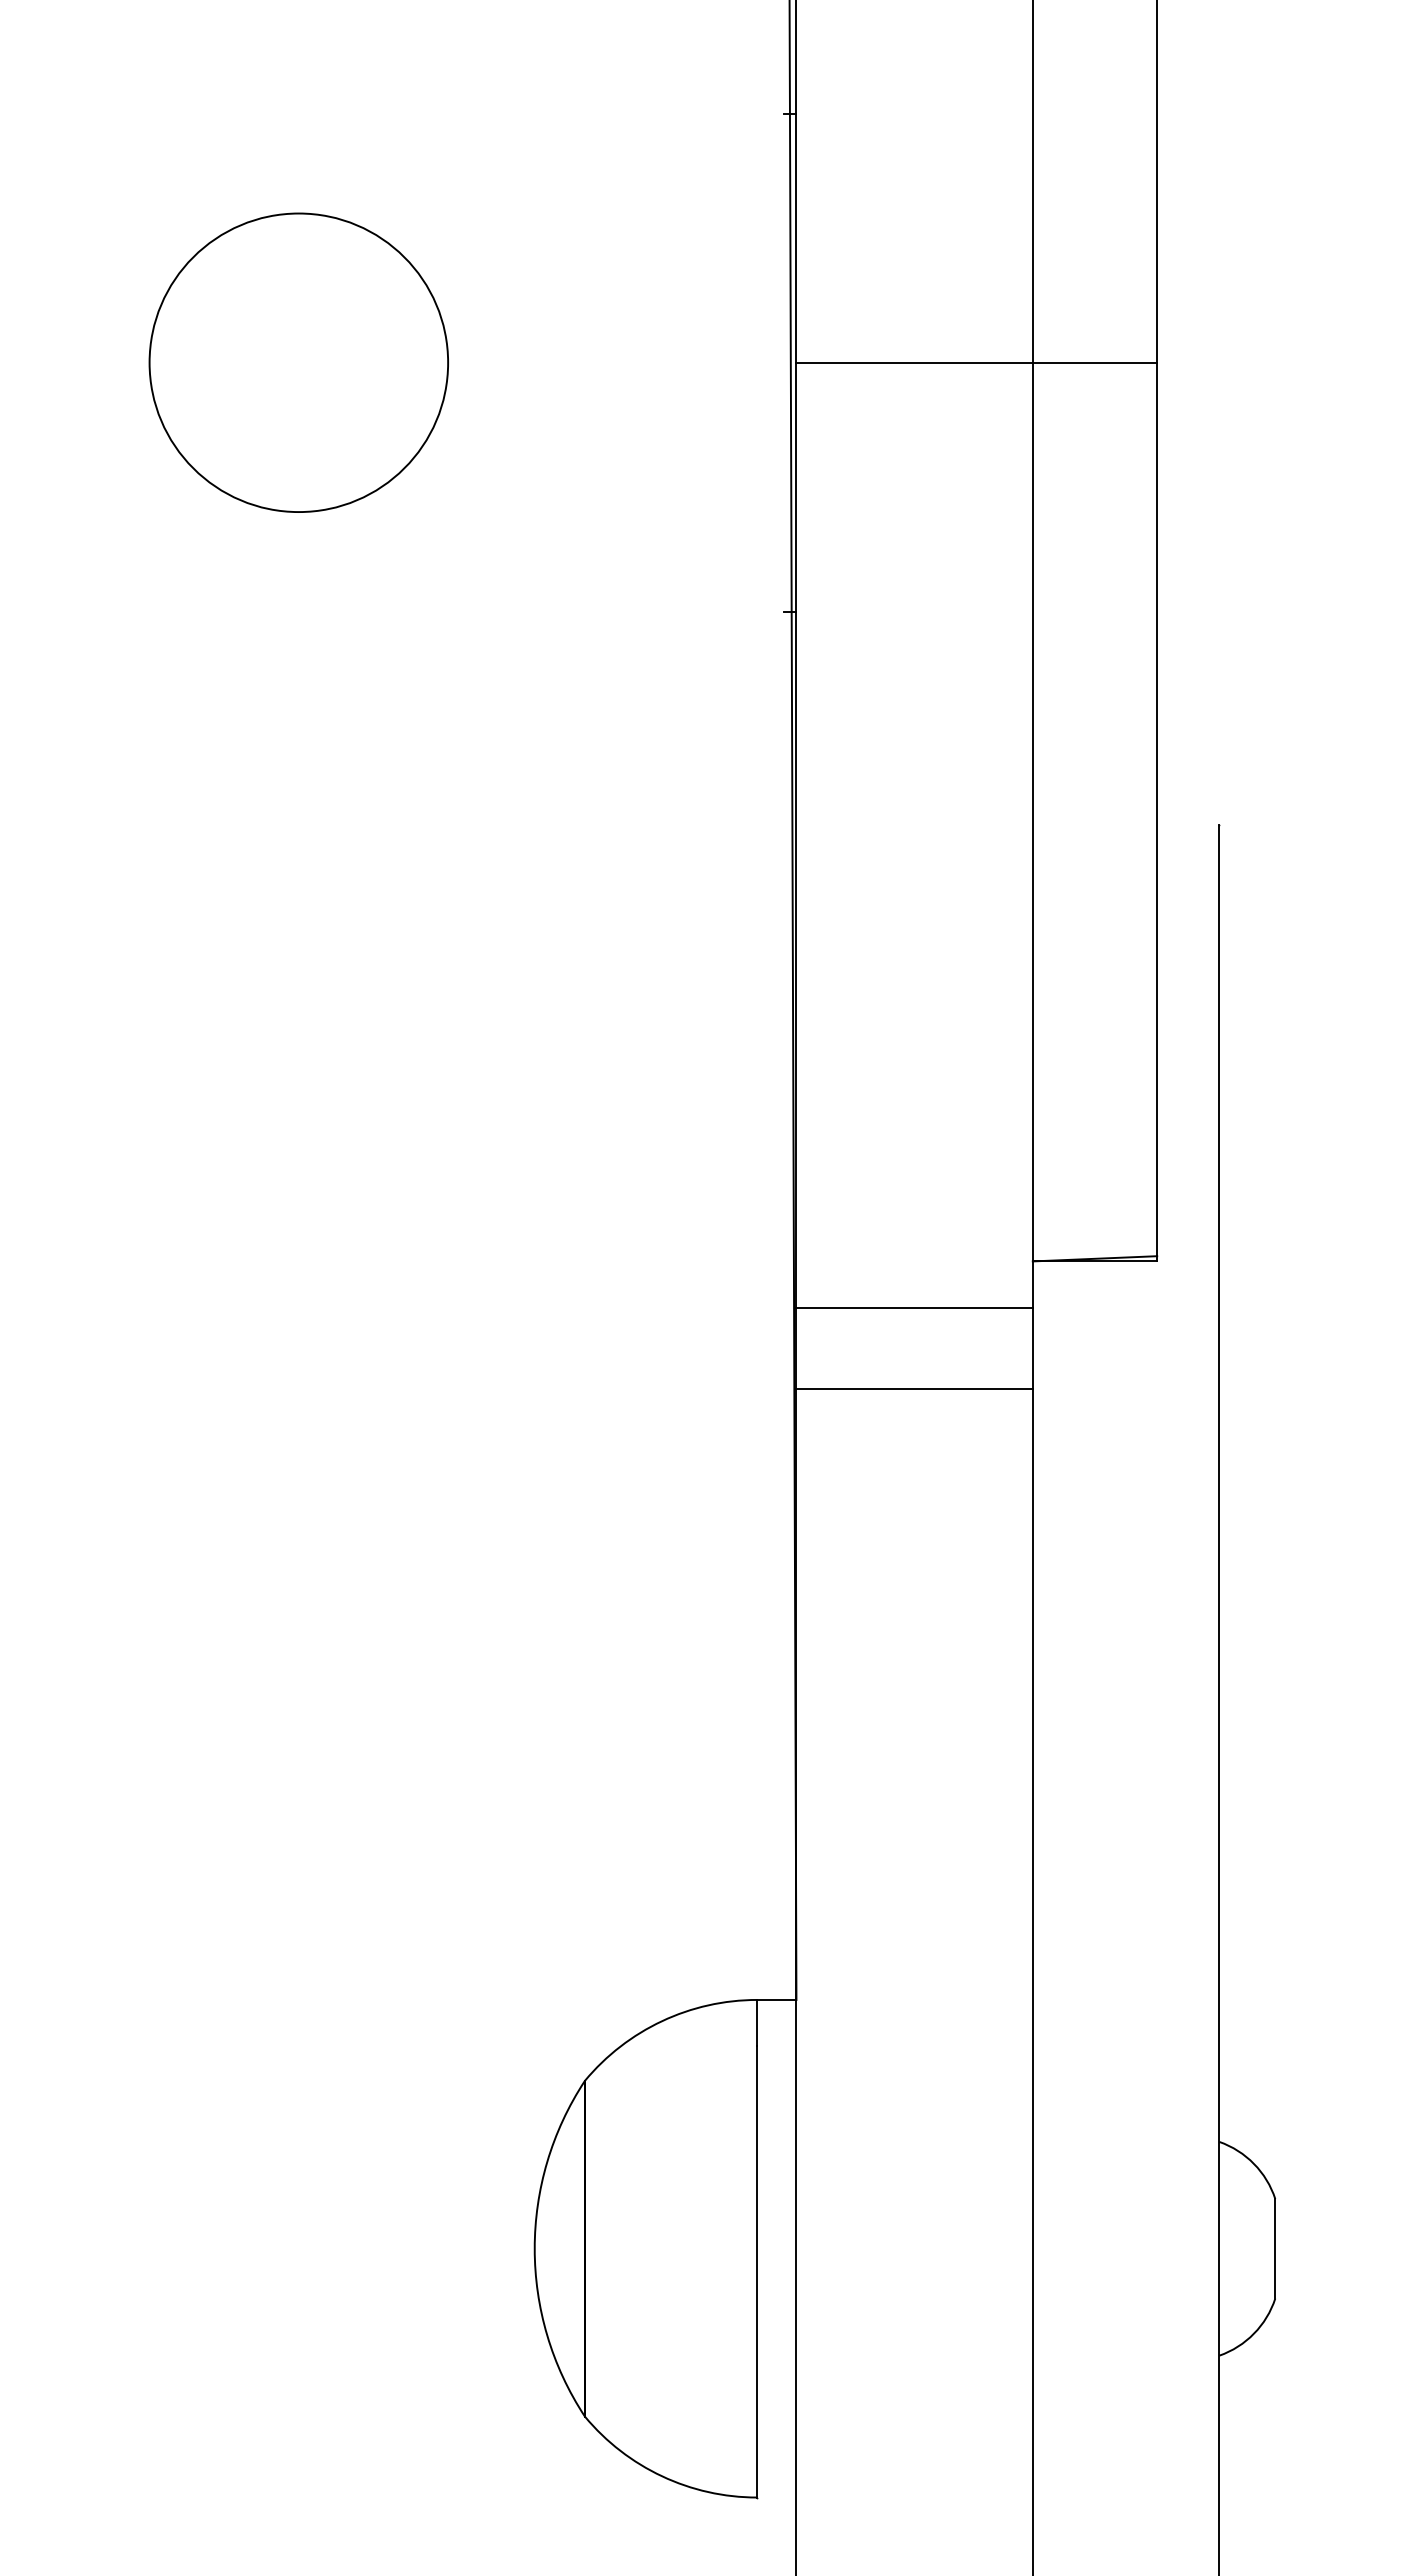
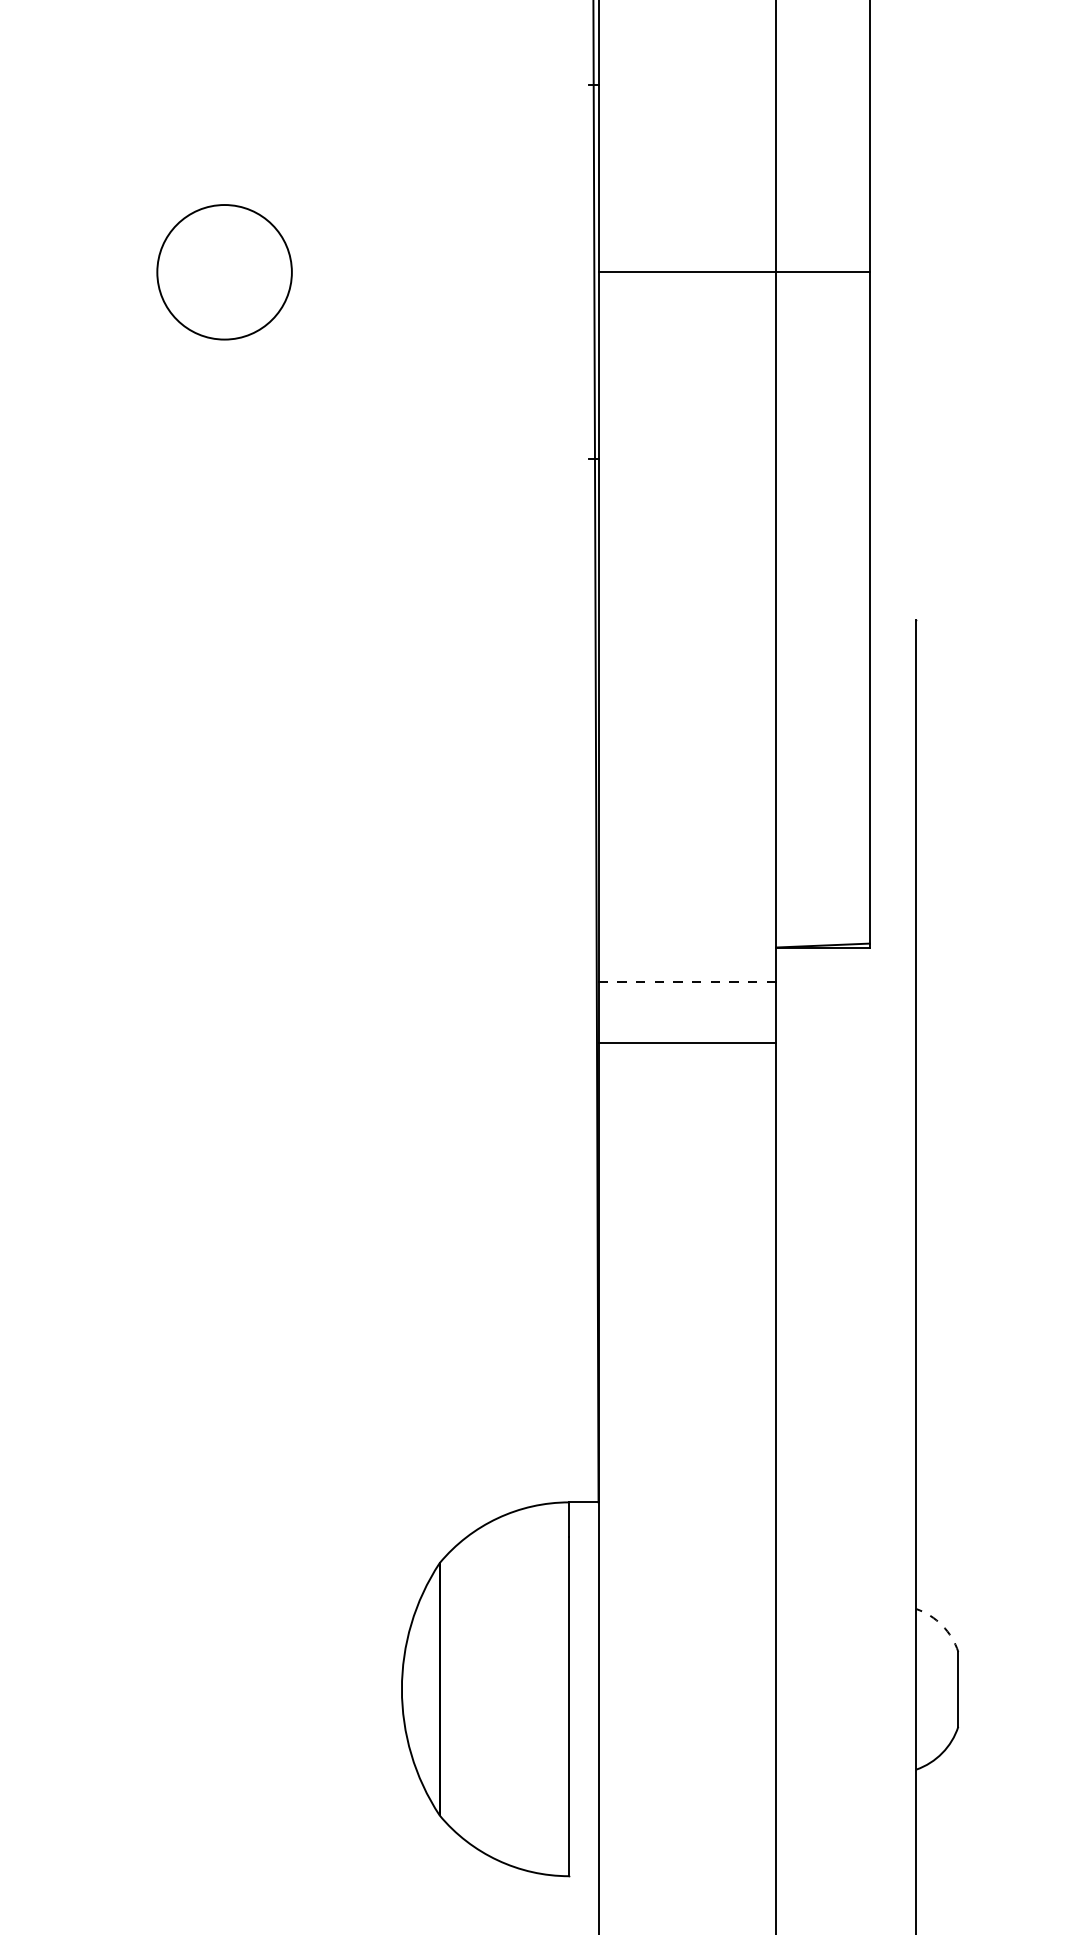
circle: (298, 362) -> (224, 272), size x0.6
line: (914, 1307) -> (687, 982), solid -> dashed
arc: (1254, 2163) -> (942, 1625), solid -> dashed

